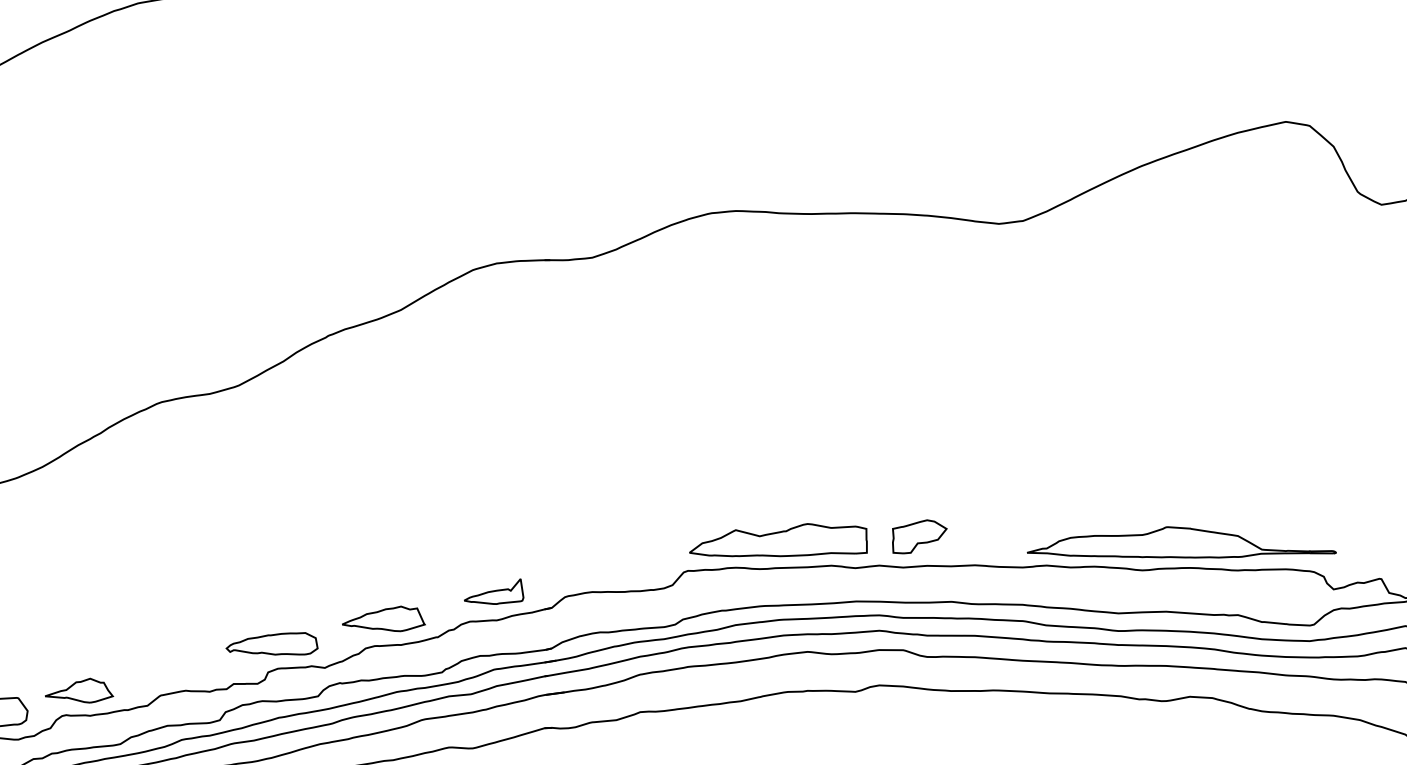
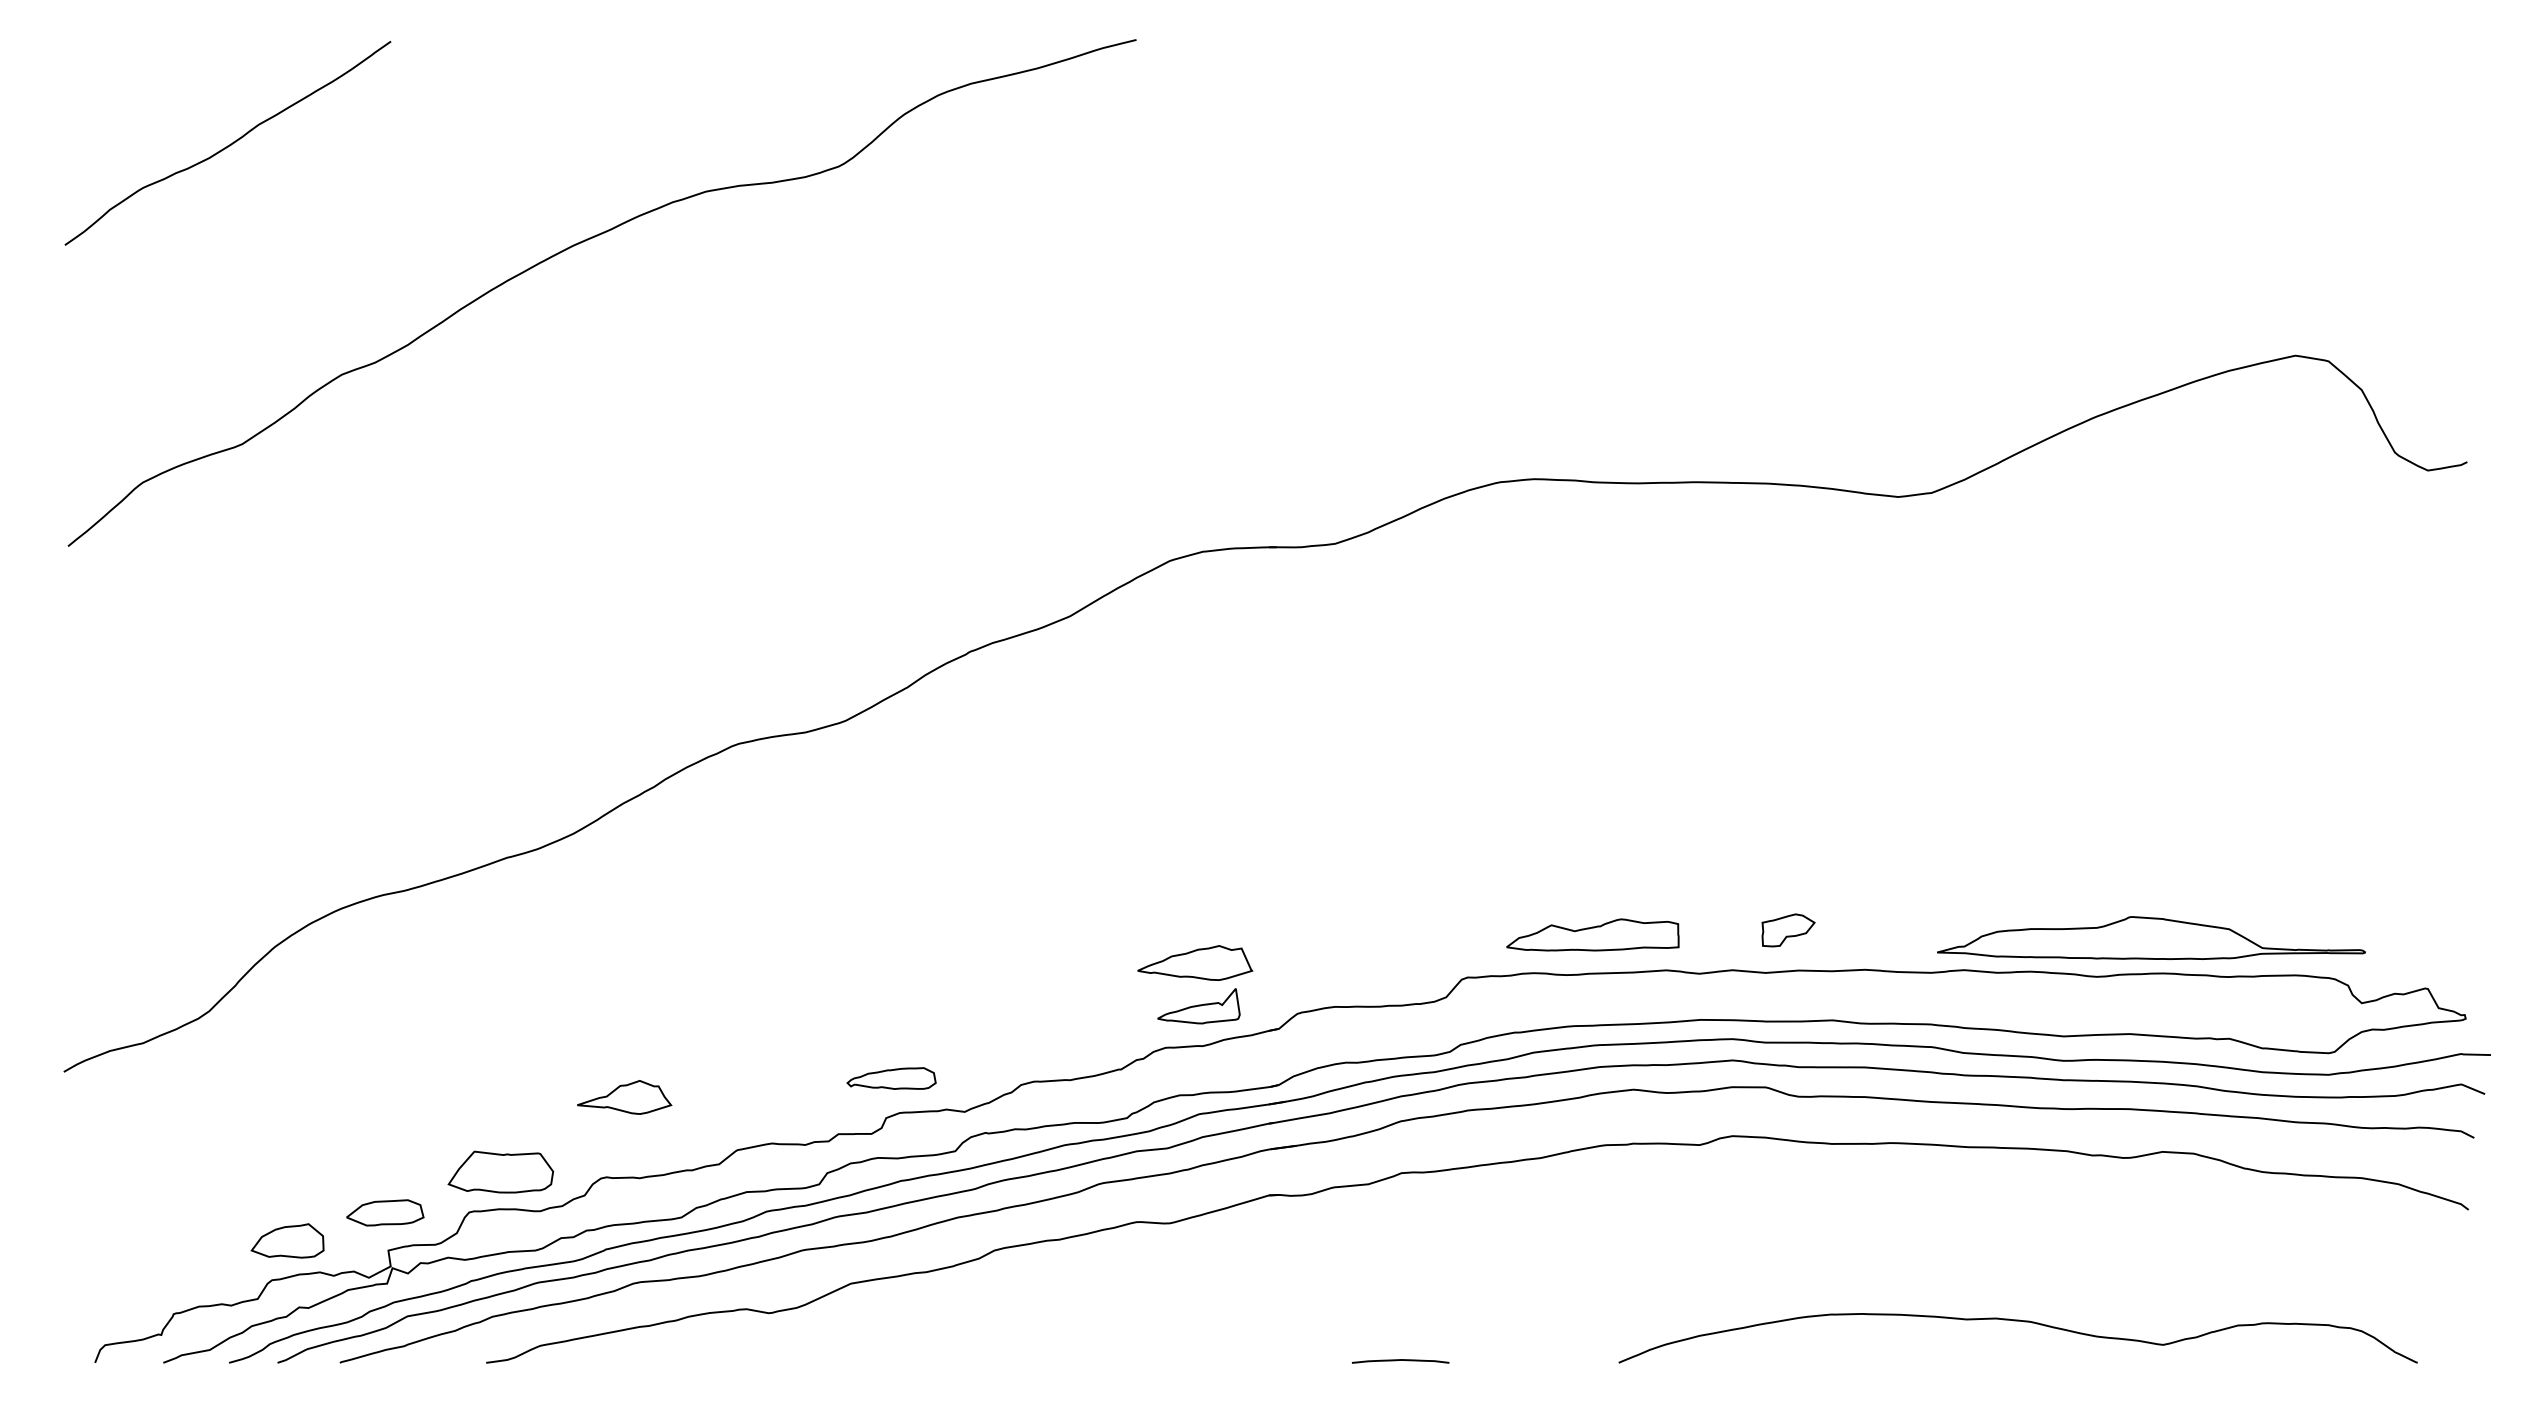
part: (919, 536) -> (1788, 930), size x0.7
part: (778, 539) -> (1592, 934), size x0.7
part: (383, 618) -> (1195, 962), moved
part: (272, 643) -> (891, 1078), size x0.7
part: (79, 690) -> (624, 1097), moved

